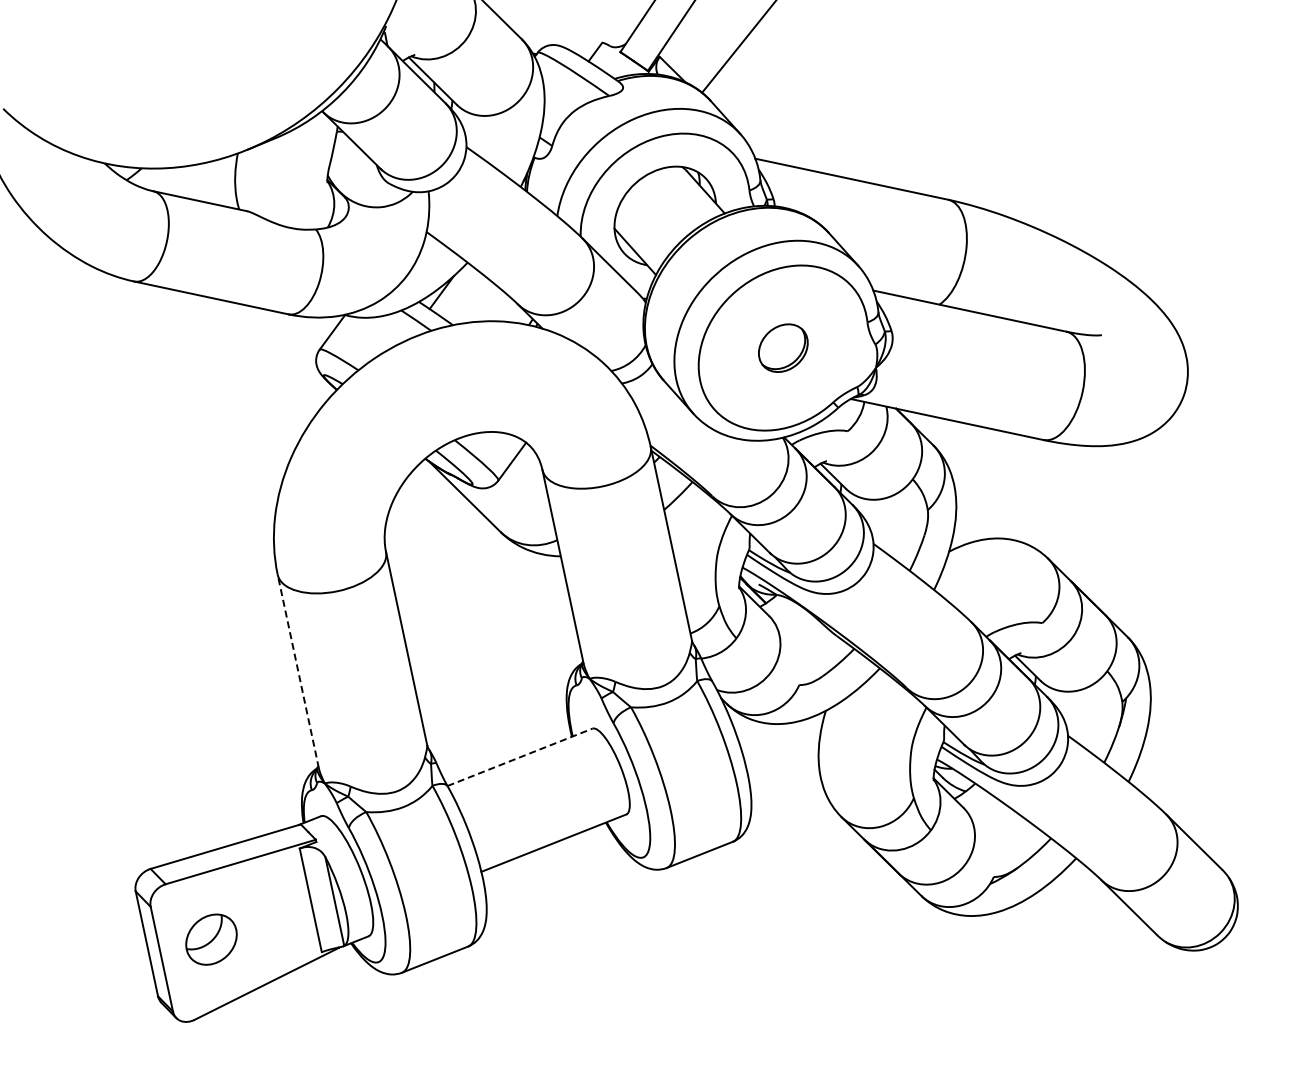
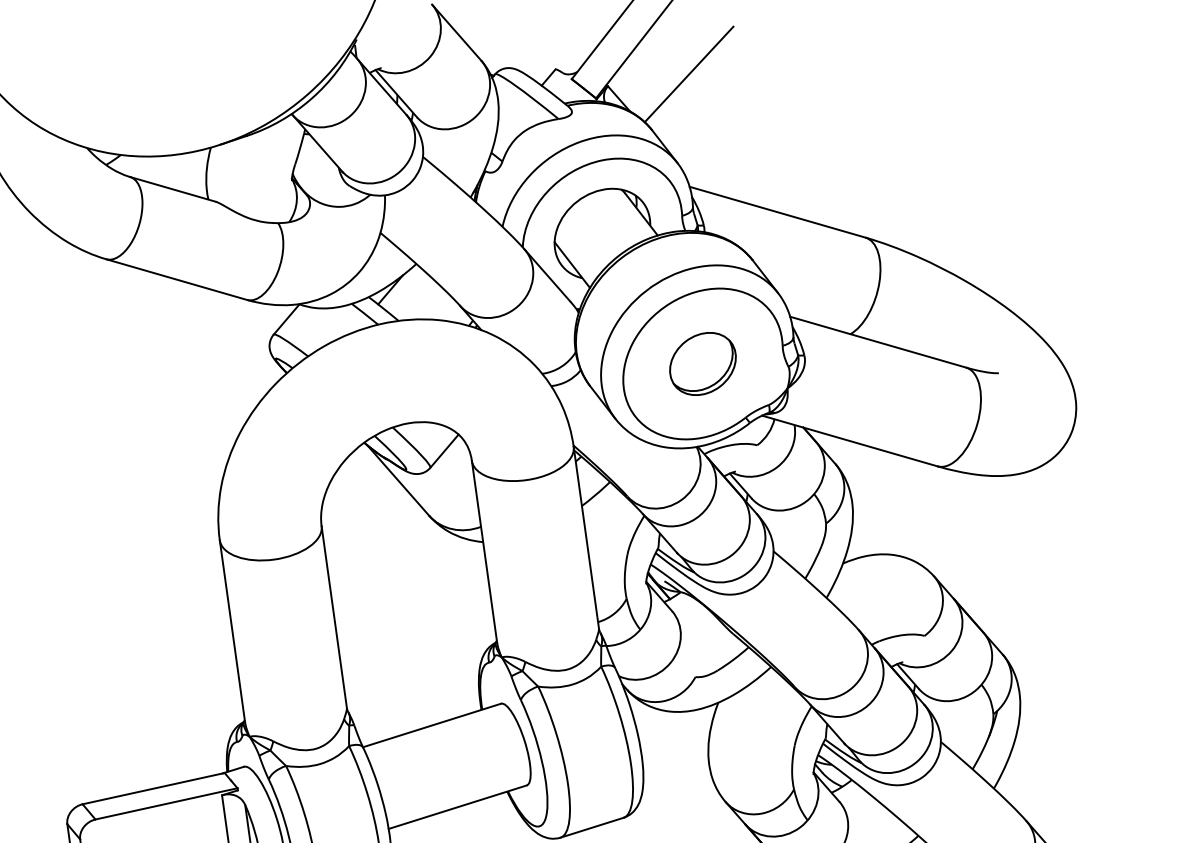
part: (783, 348) -> (703, 364), size x1.43
line: (298, 671) -> (232, 631), dashed -> solid
line: (519, 757) -> (431, 725), dashed -> solid

